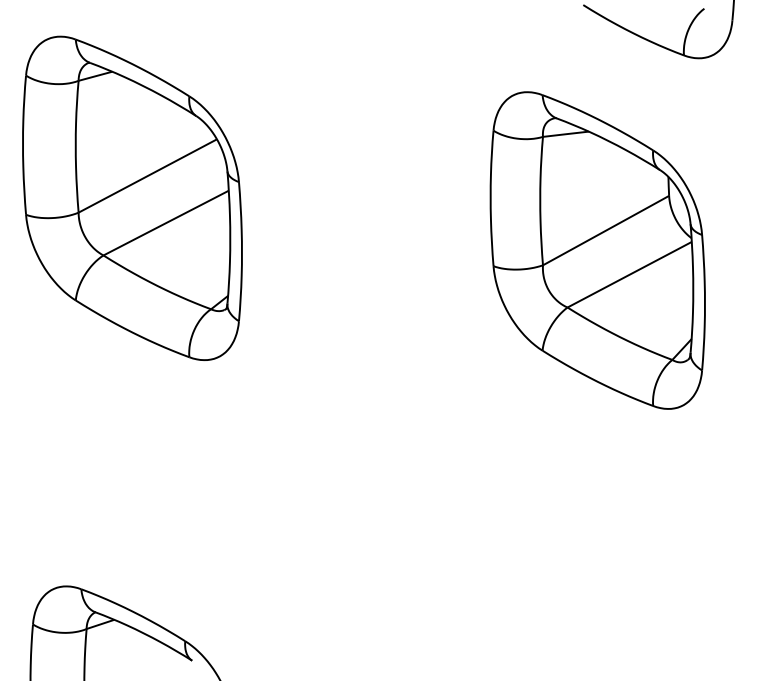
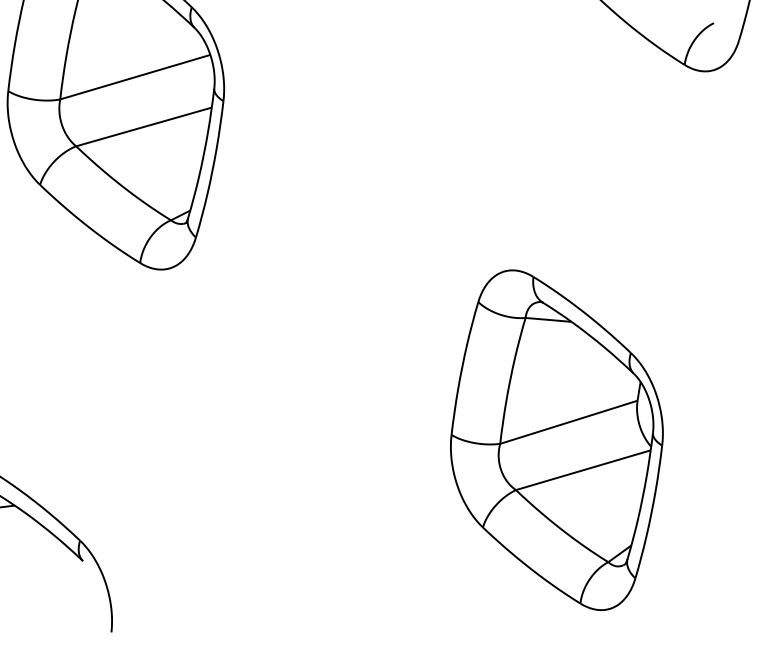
part: (597, 250) -> (556, 440), moved

